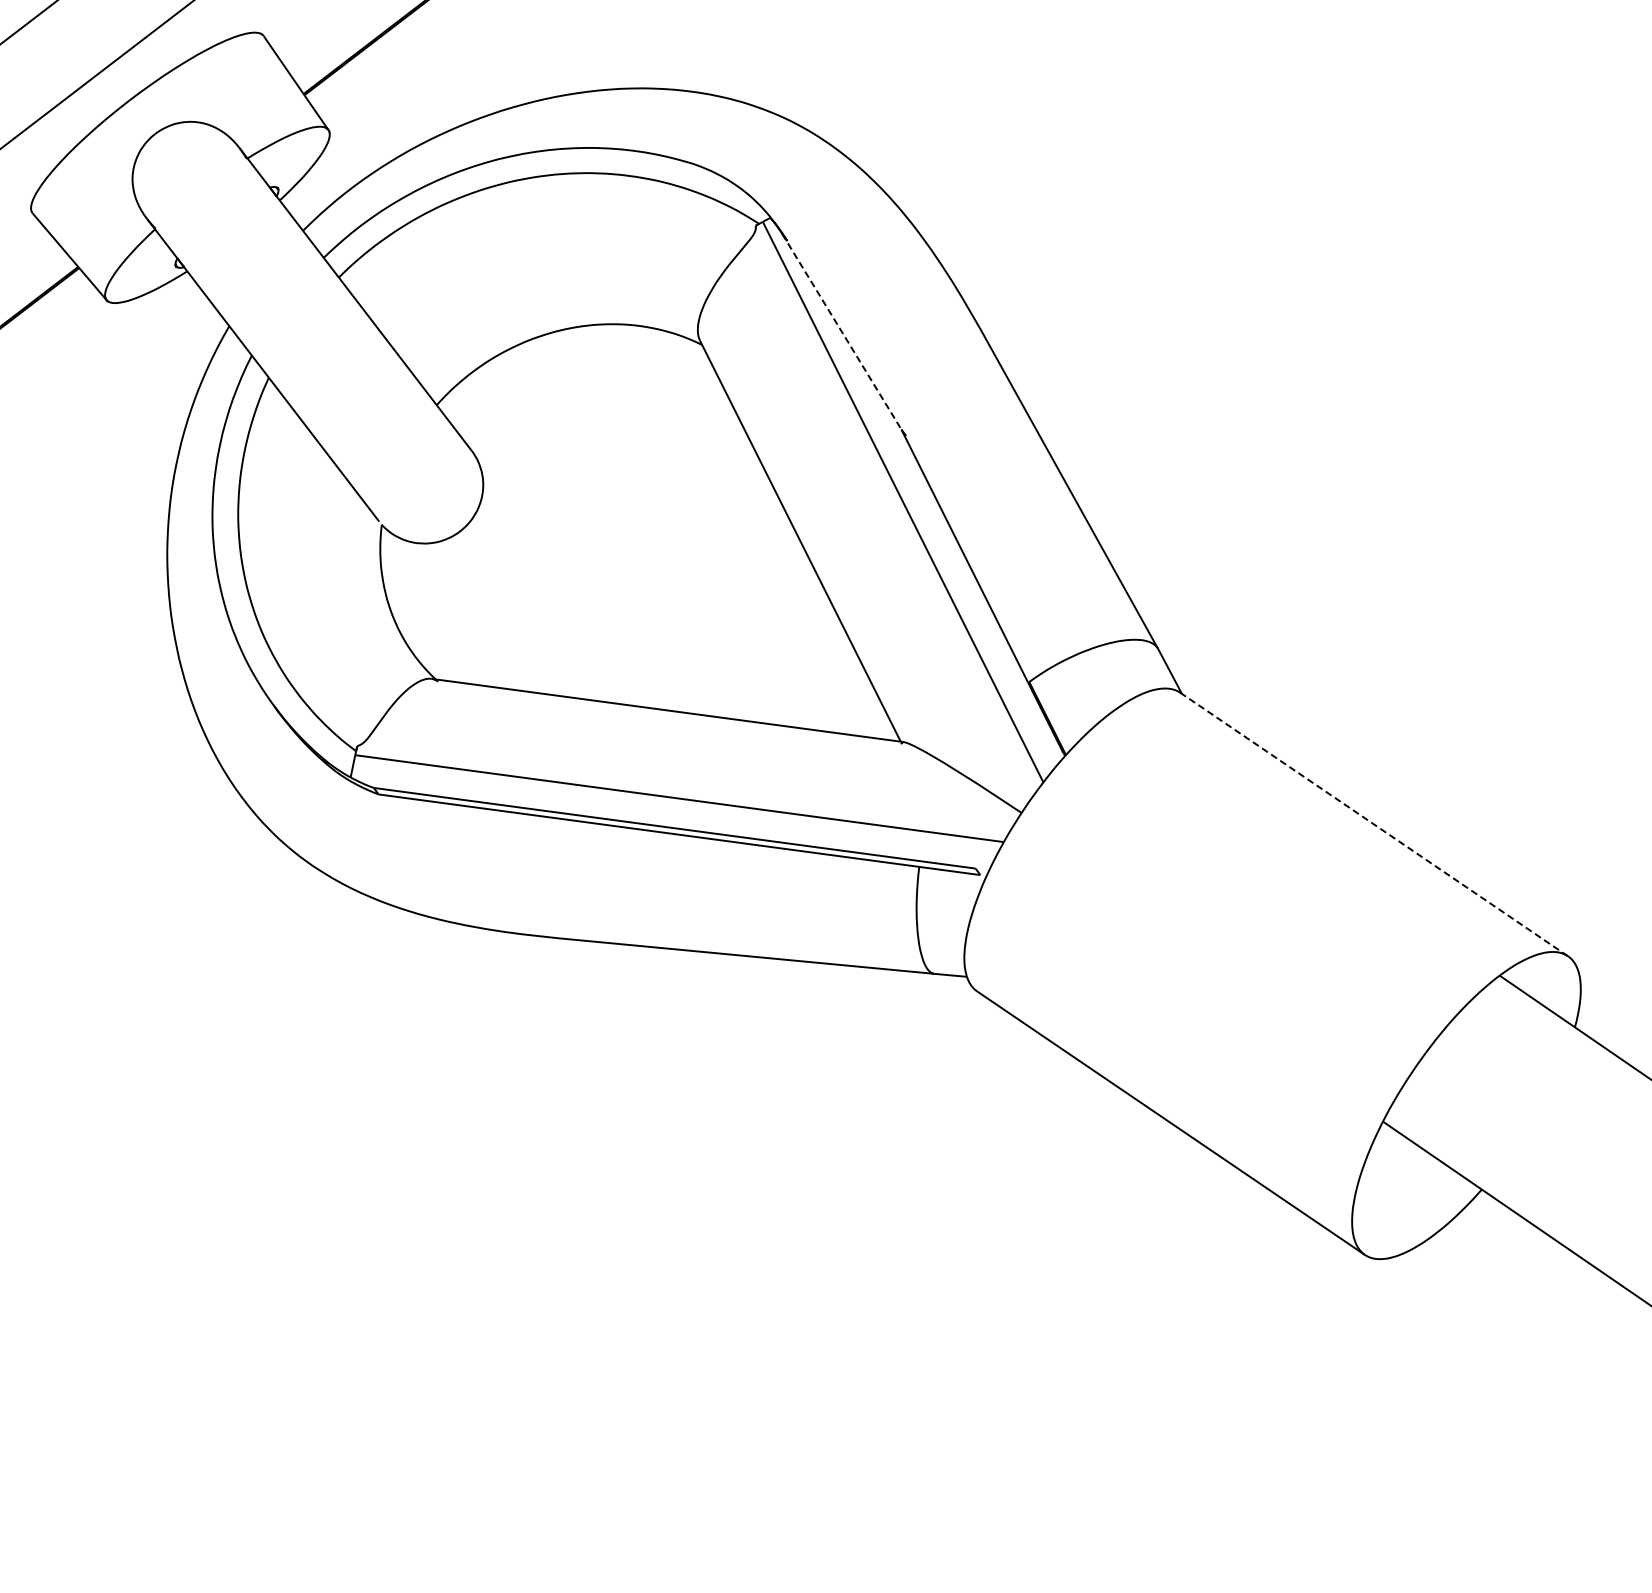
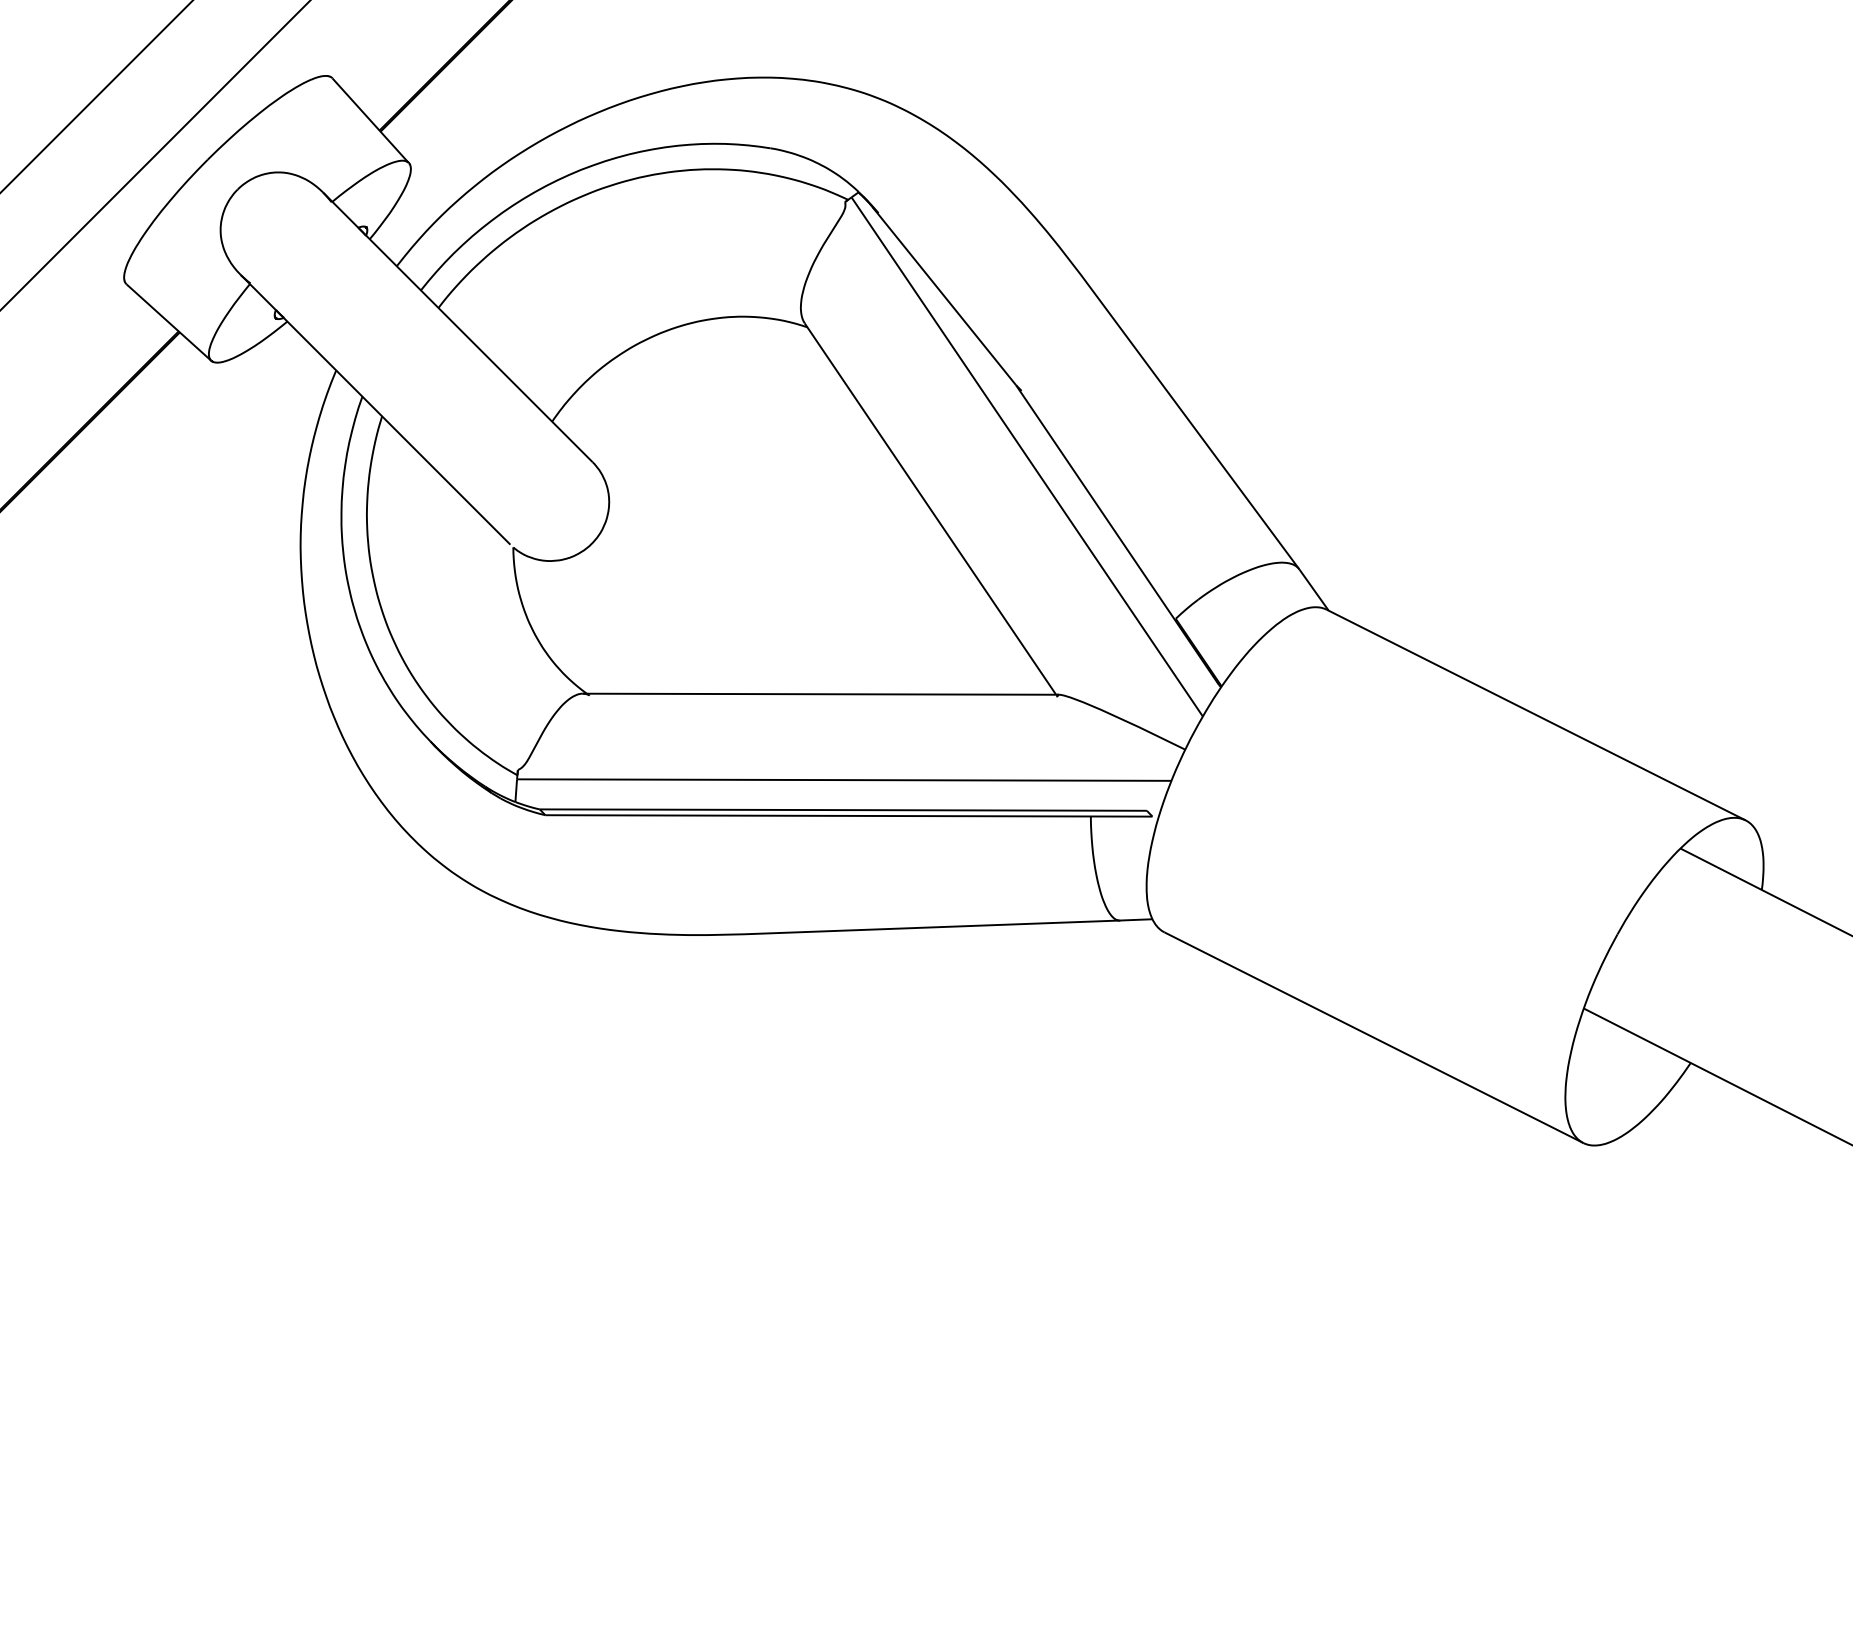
line: (842, 332) -> (944, 296), dashed -> solid
line: (1374, 824) -> (1536, 715), dashed -> solid

